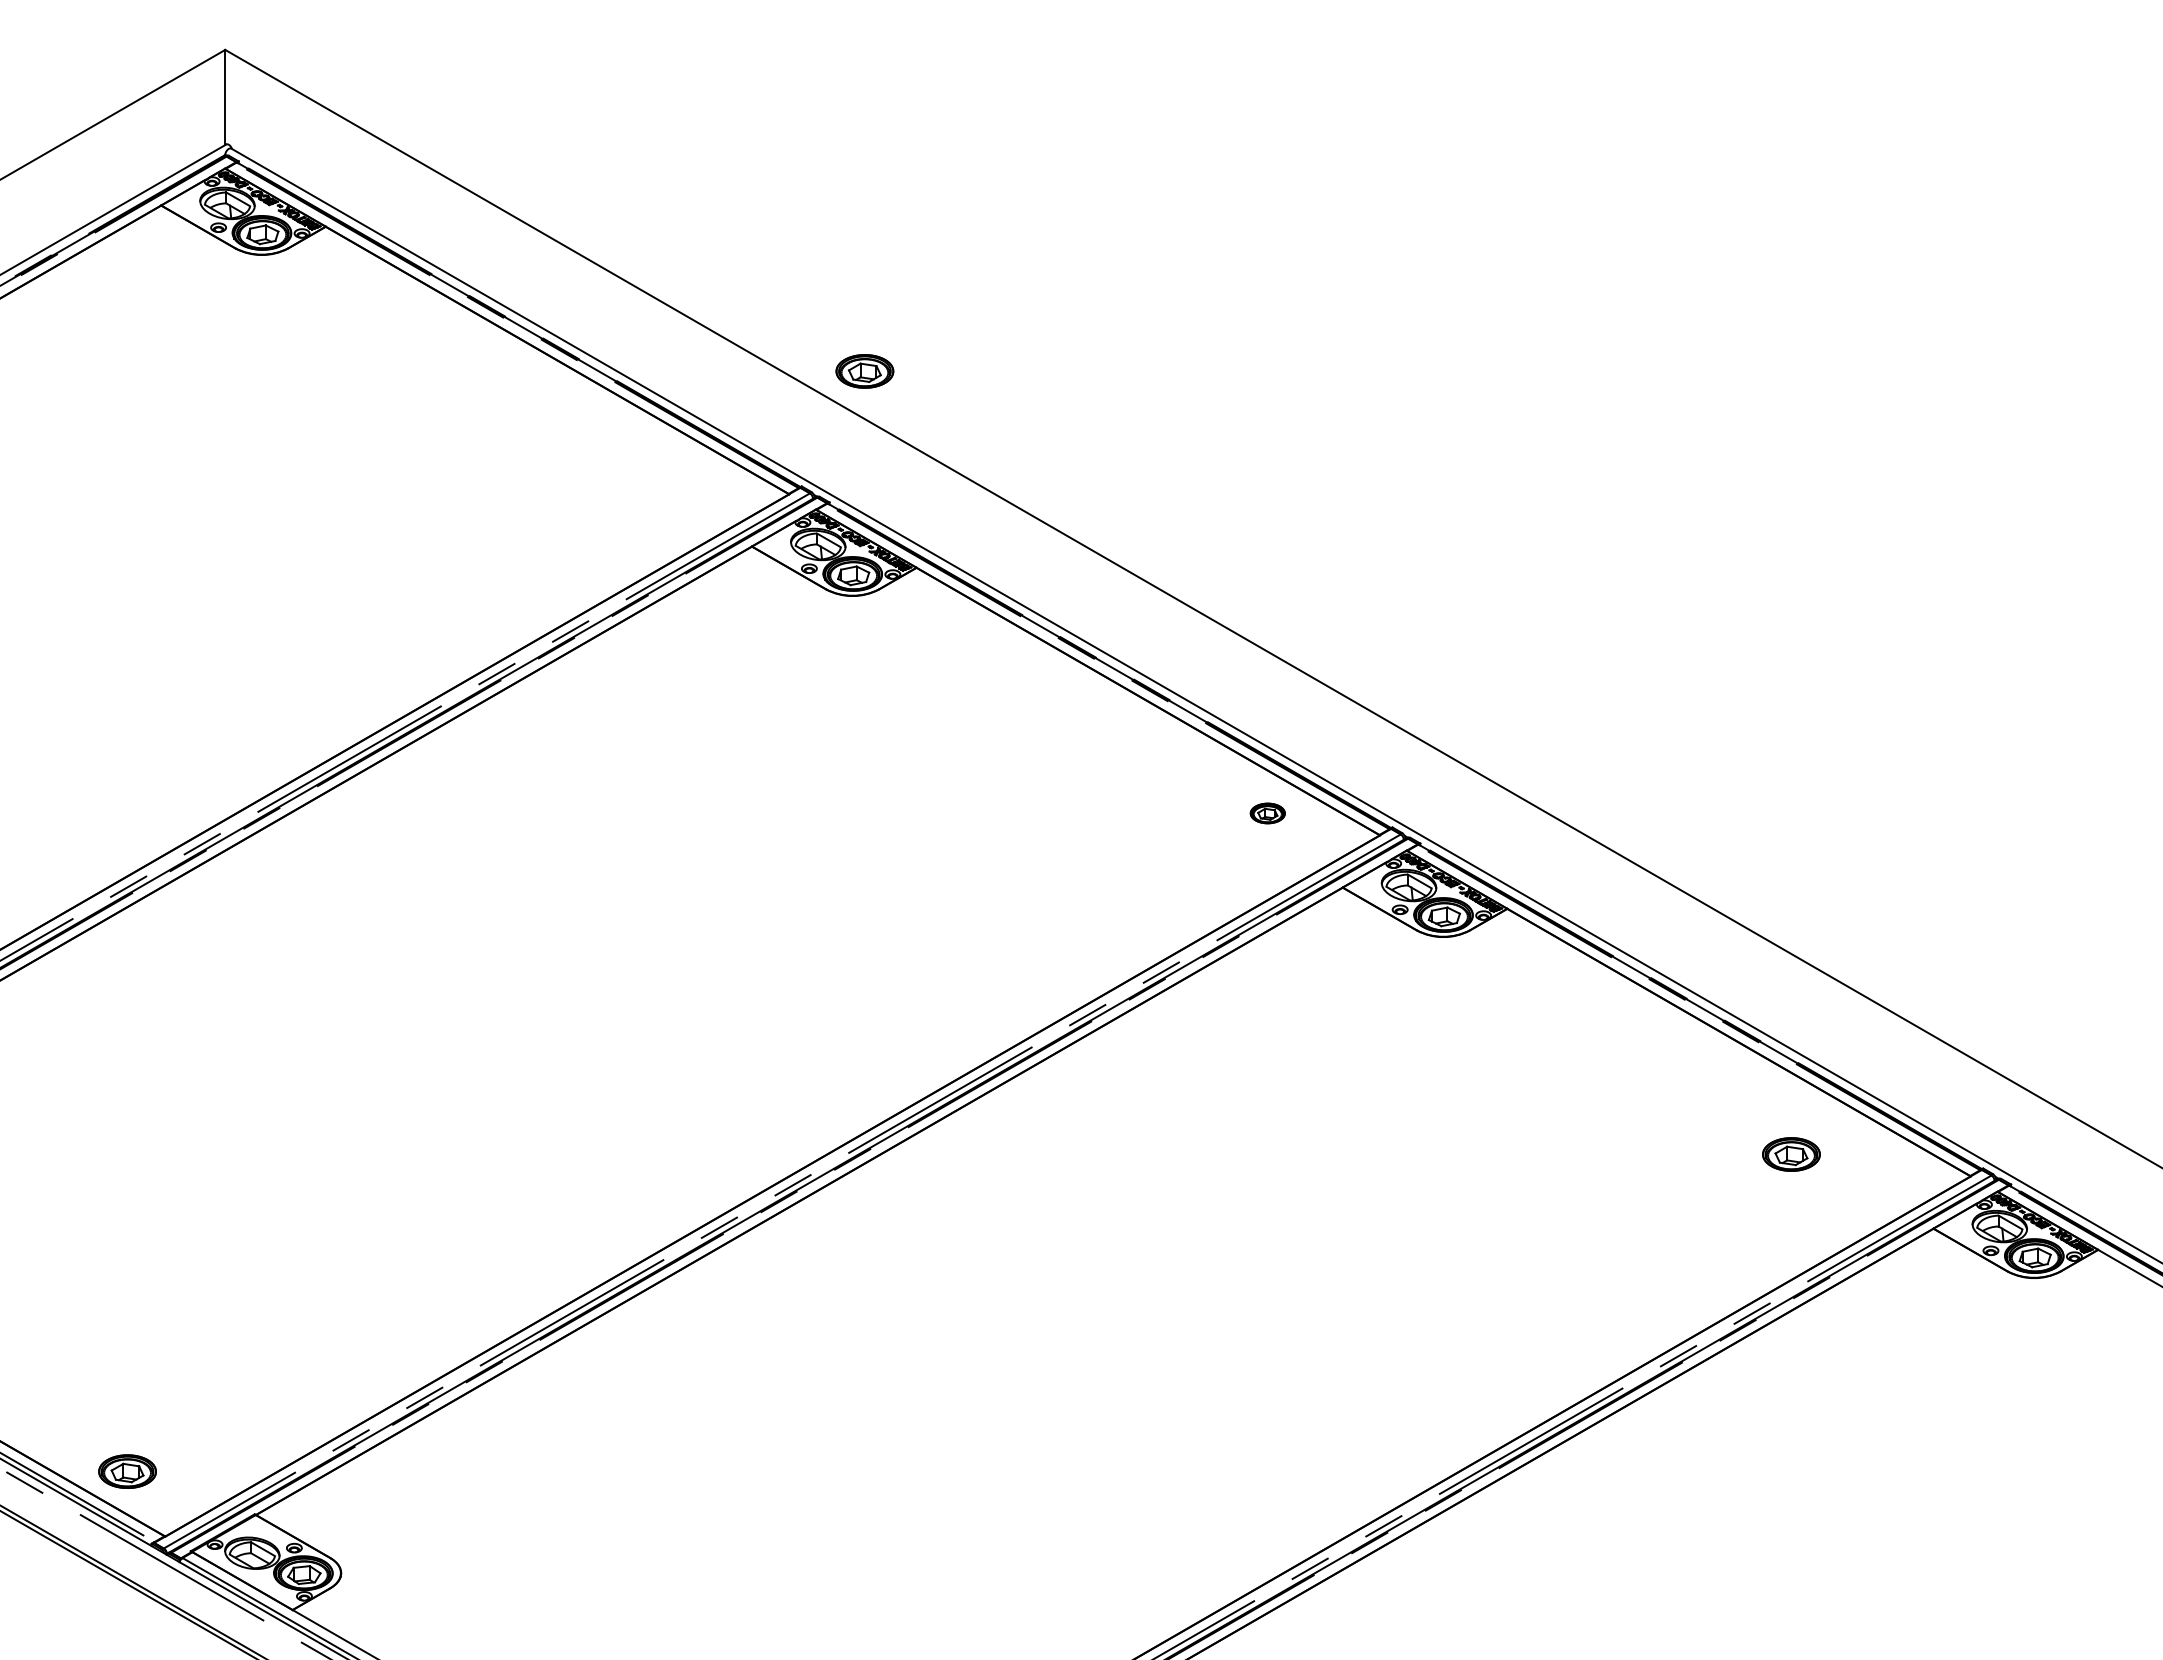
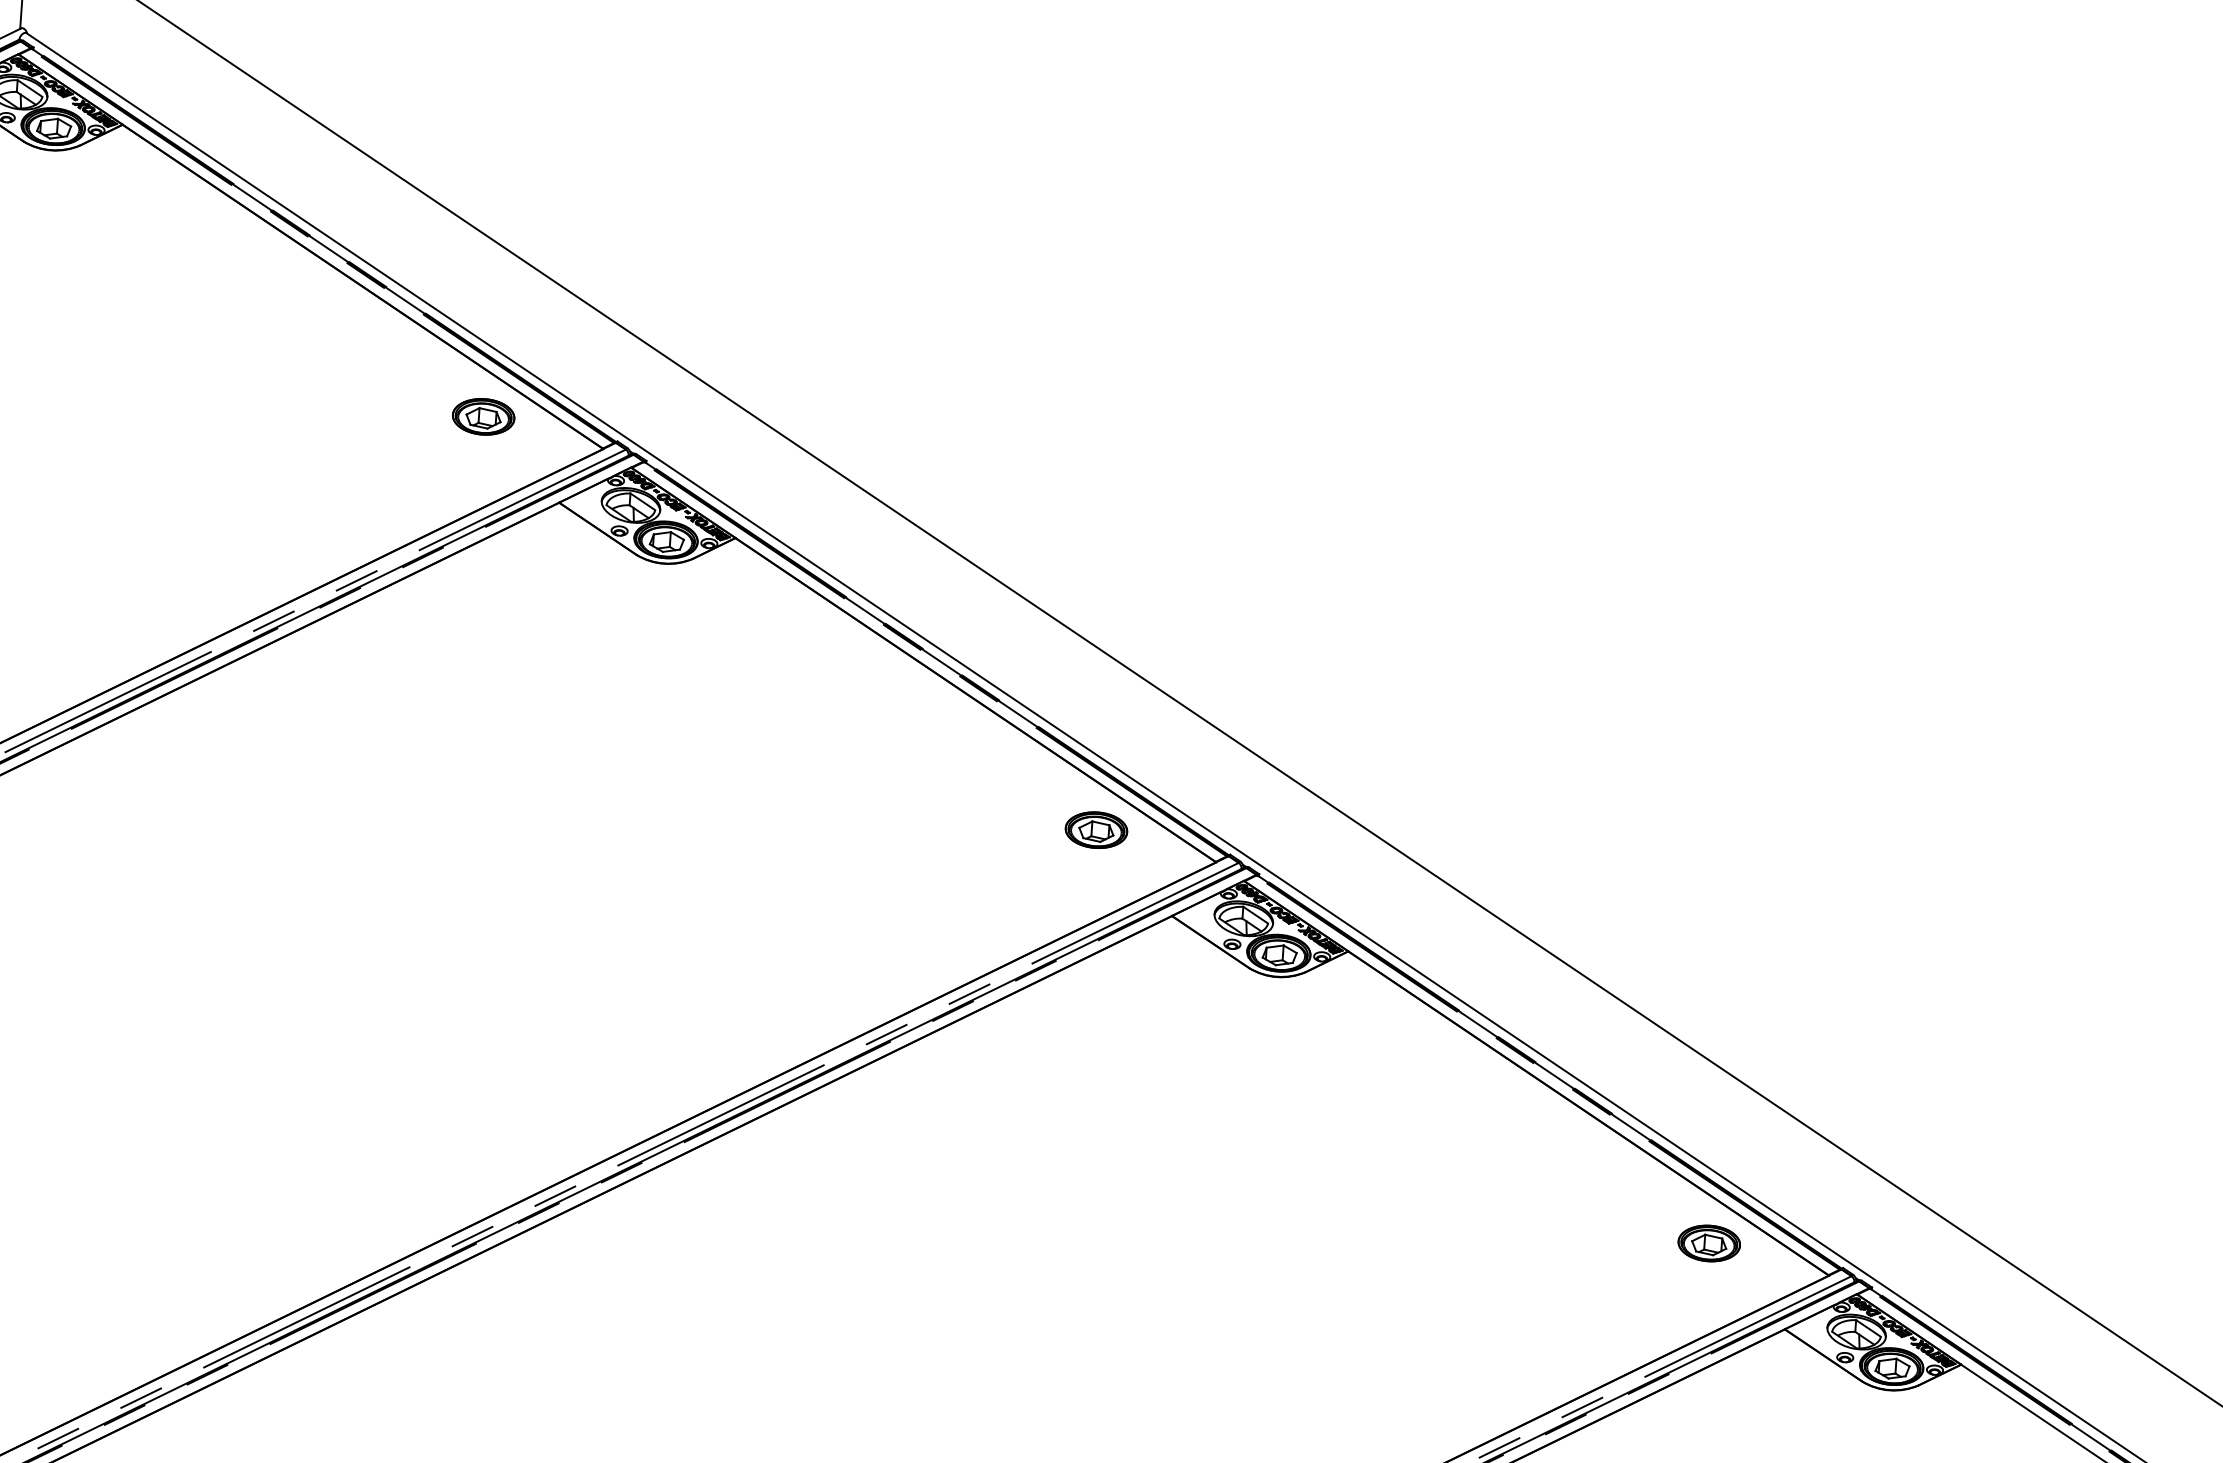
part: (864, 371) -> (483, 416), moved
part: (1267, 813) -> (1096, 830), size x1.67
part: (1791, 1154) -> (1709, 1243), moved

